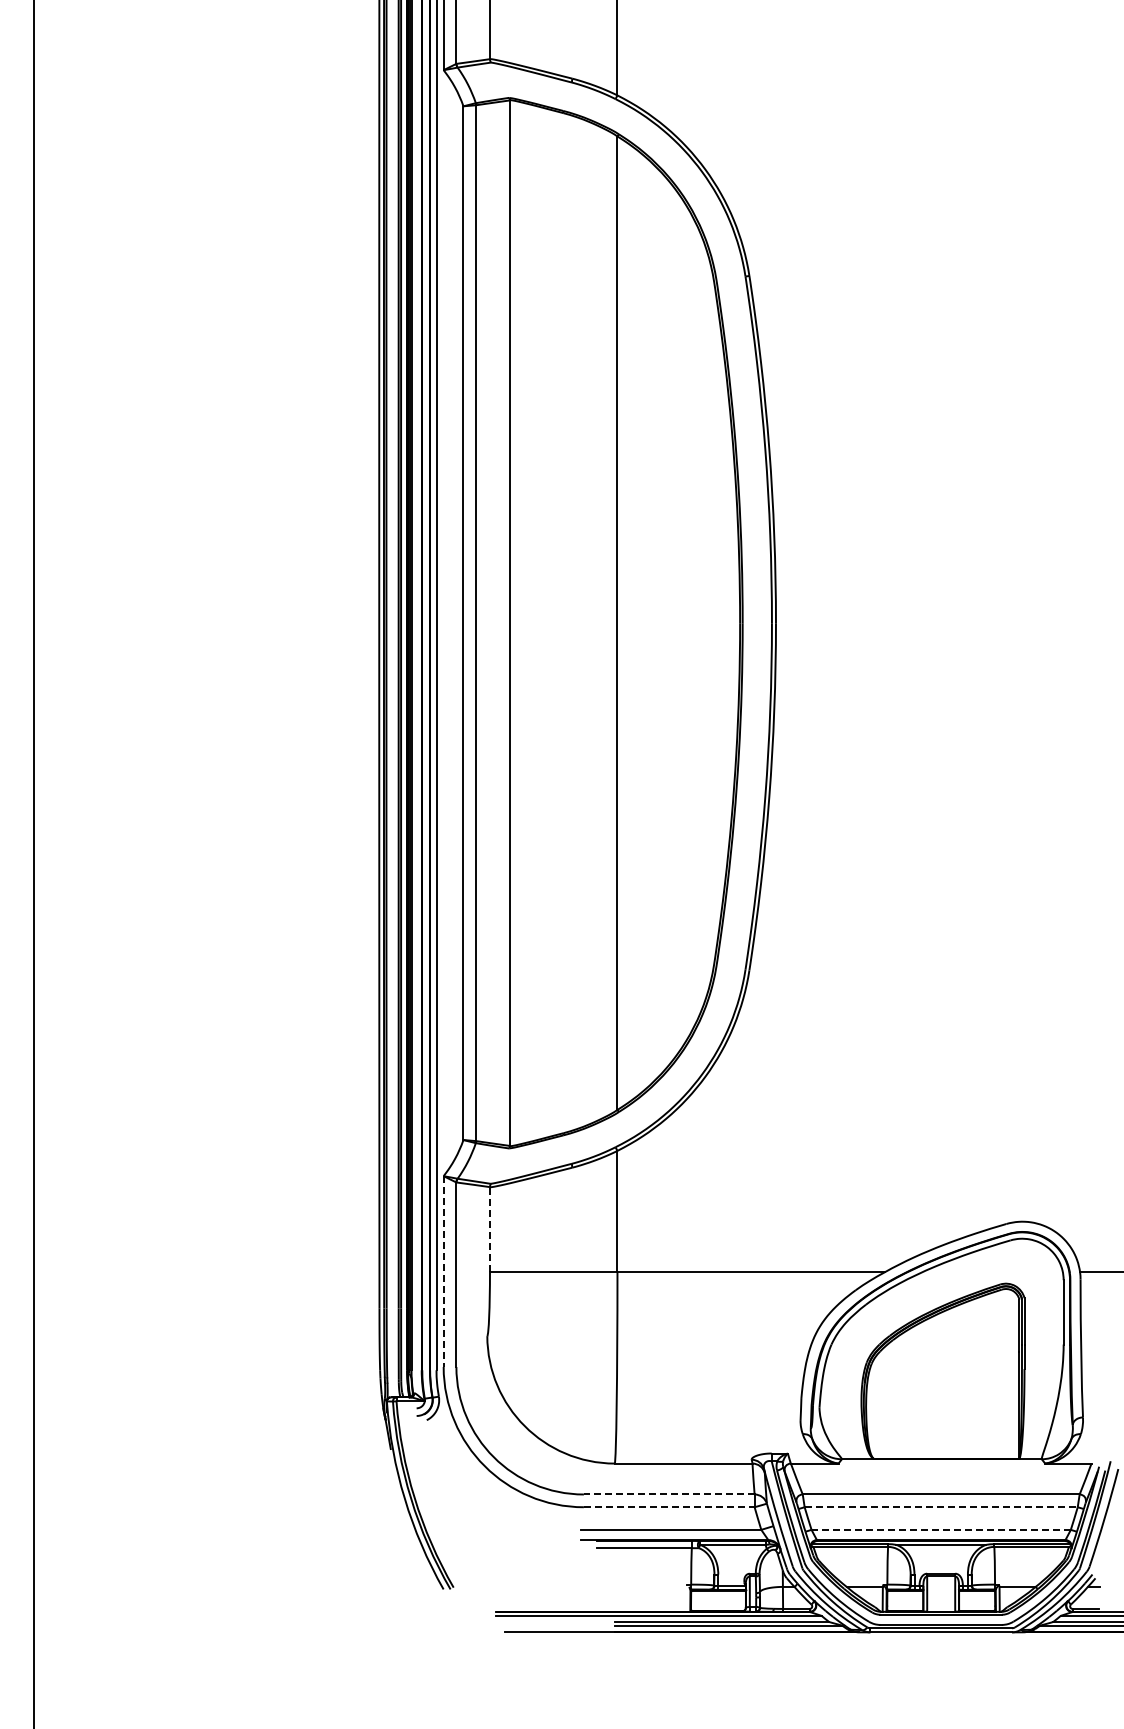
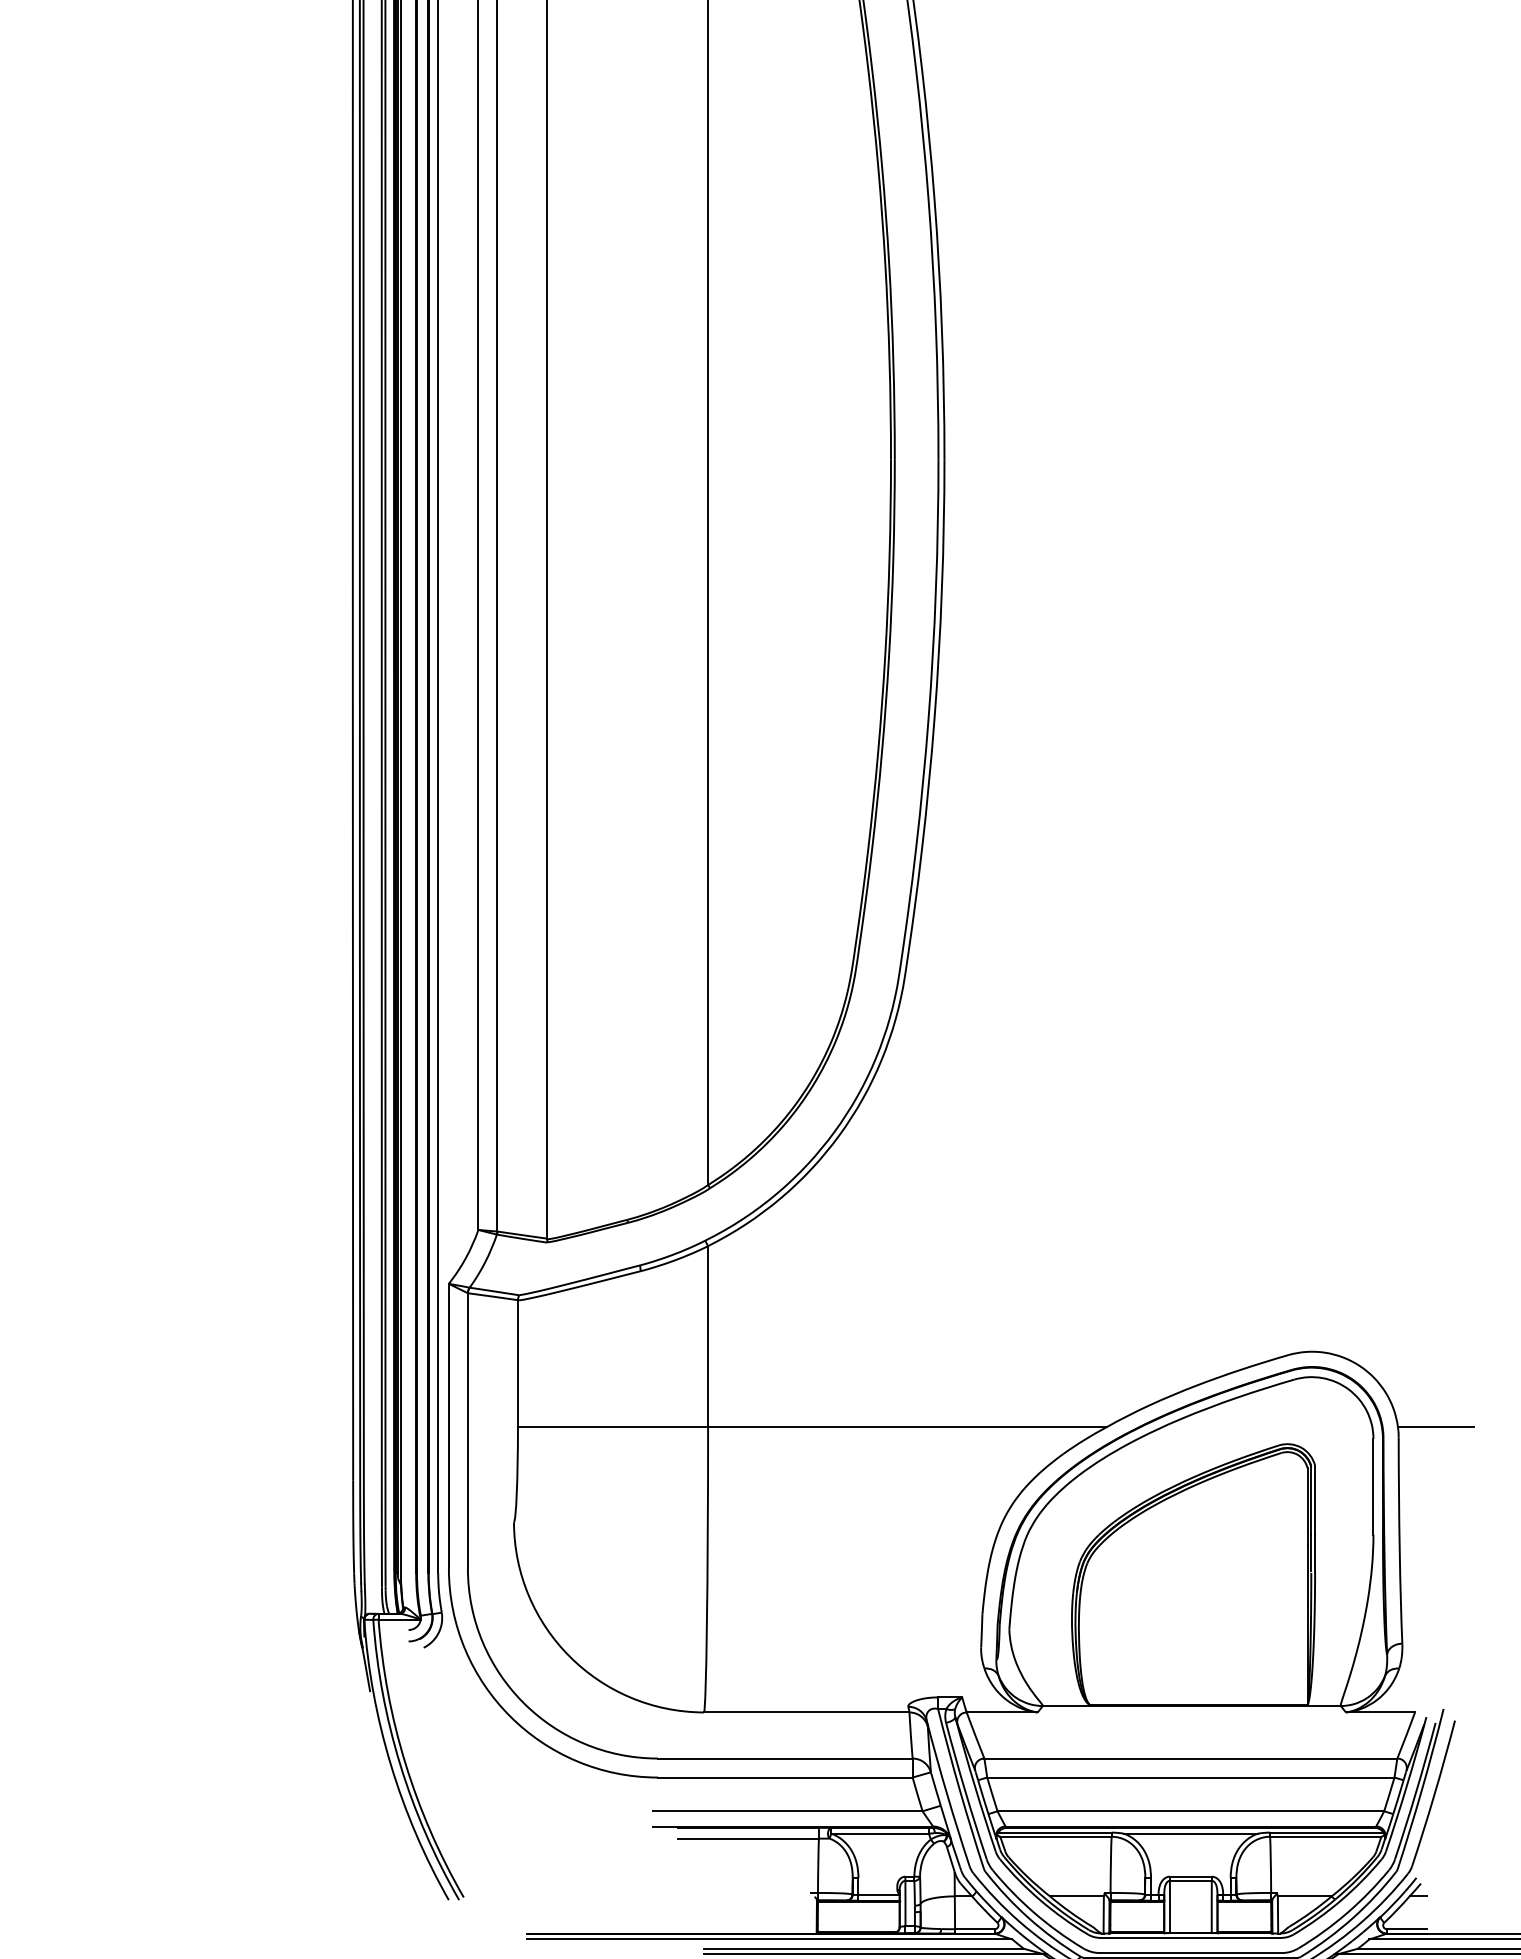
line: (489, 1229) -> (517, 1363), dashed -> solid
line: (443, 1272) -> (448, 1427), dashed -> solid
line: (668, 1494) -> (784, 1758), dashed -> solid
line: (669, 1507) -> (785, 1777), dashed -> solid
line: (941, 1507) -> (1191, 1777), dashed -> solid
line: (941, 1529) -> (1191, 1810), dashed -> solid

